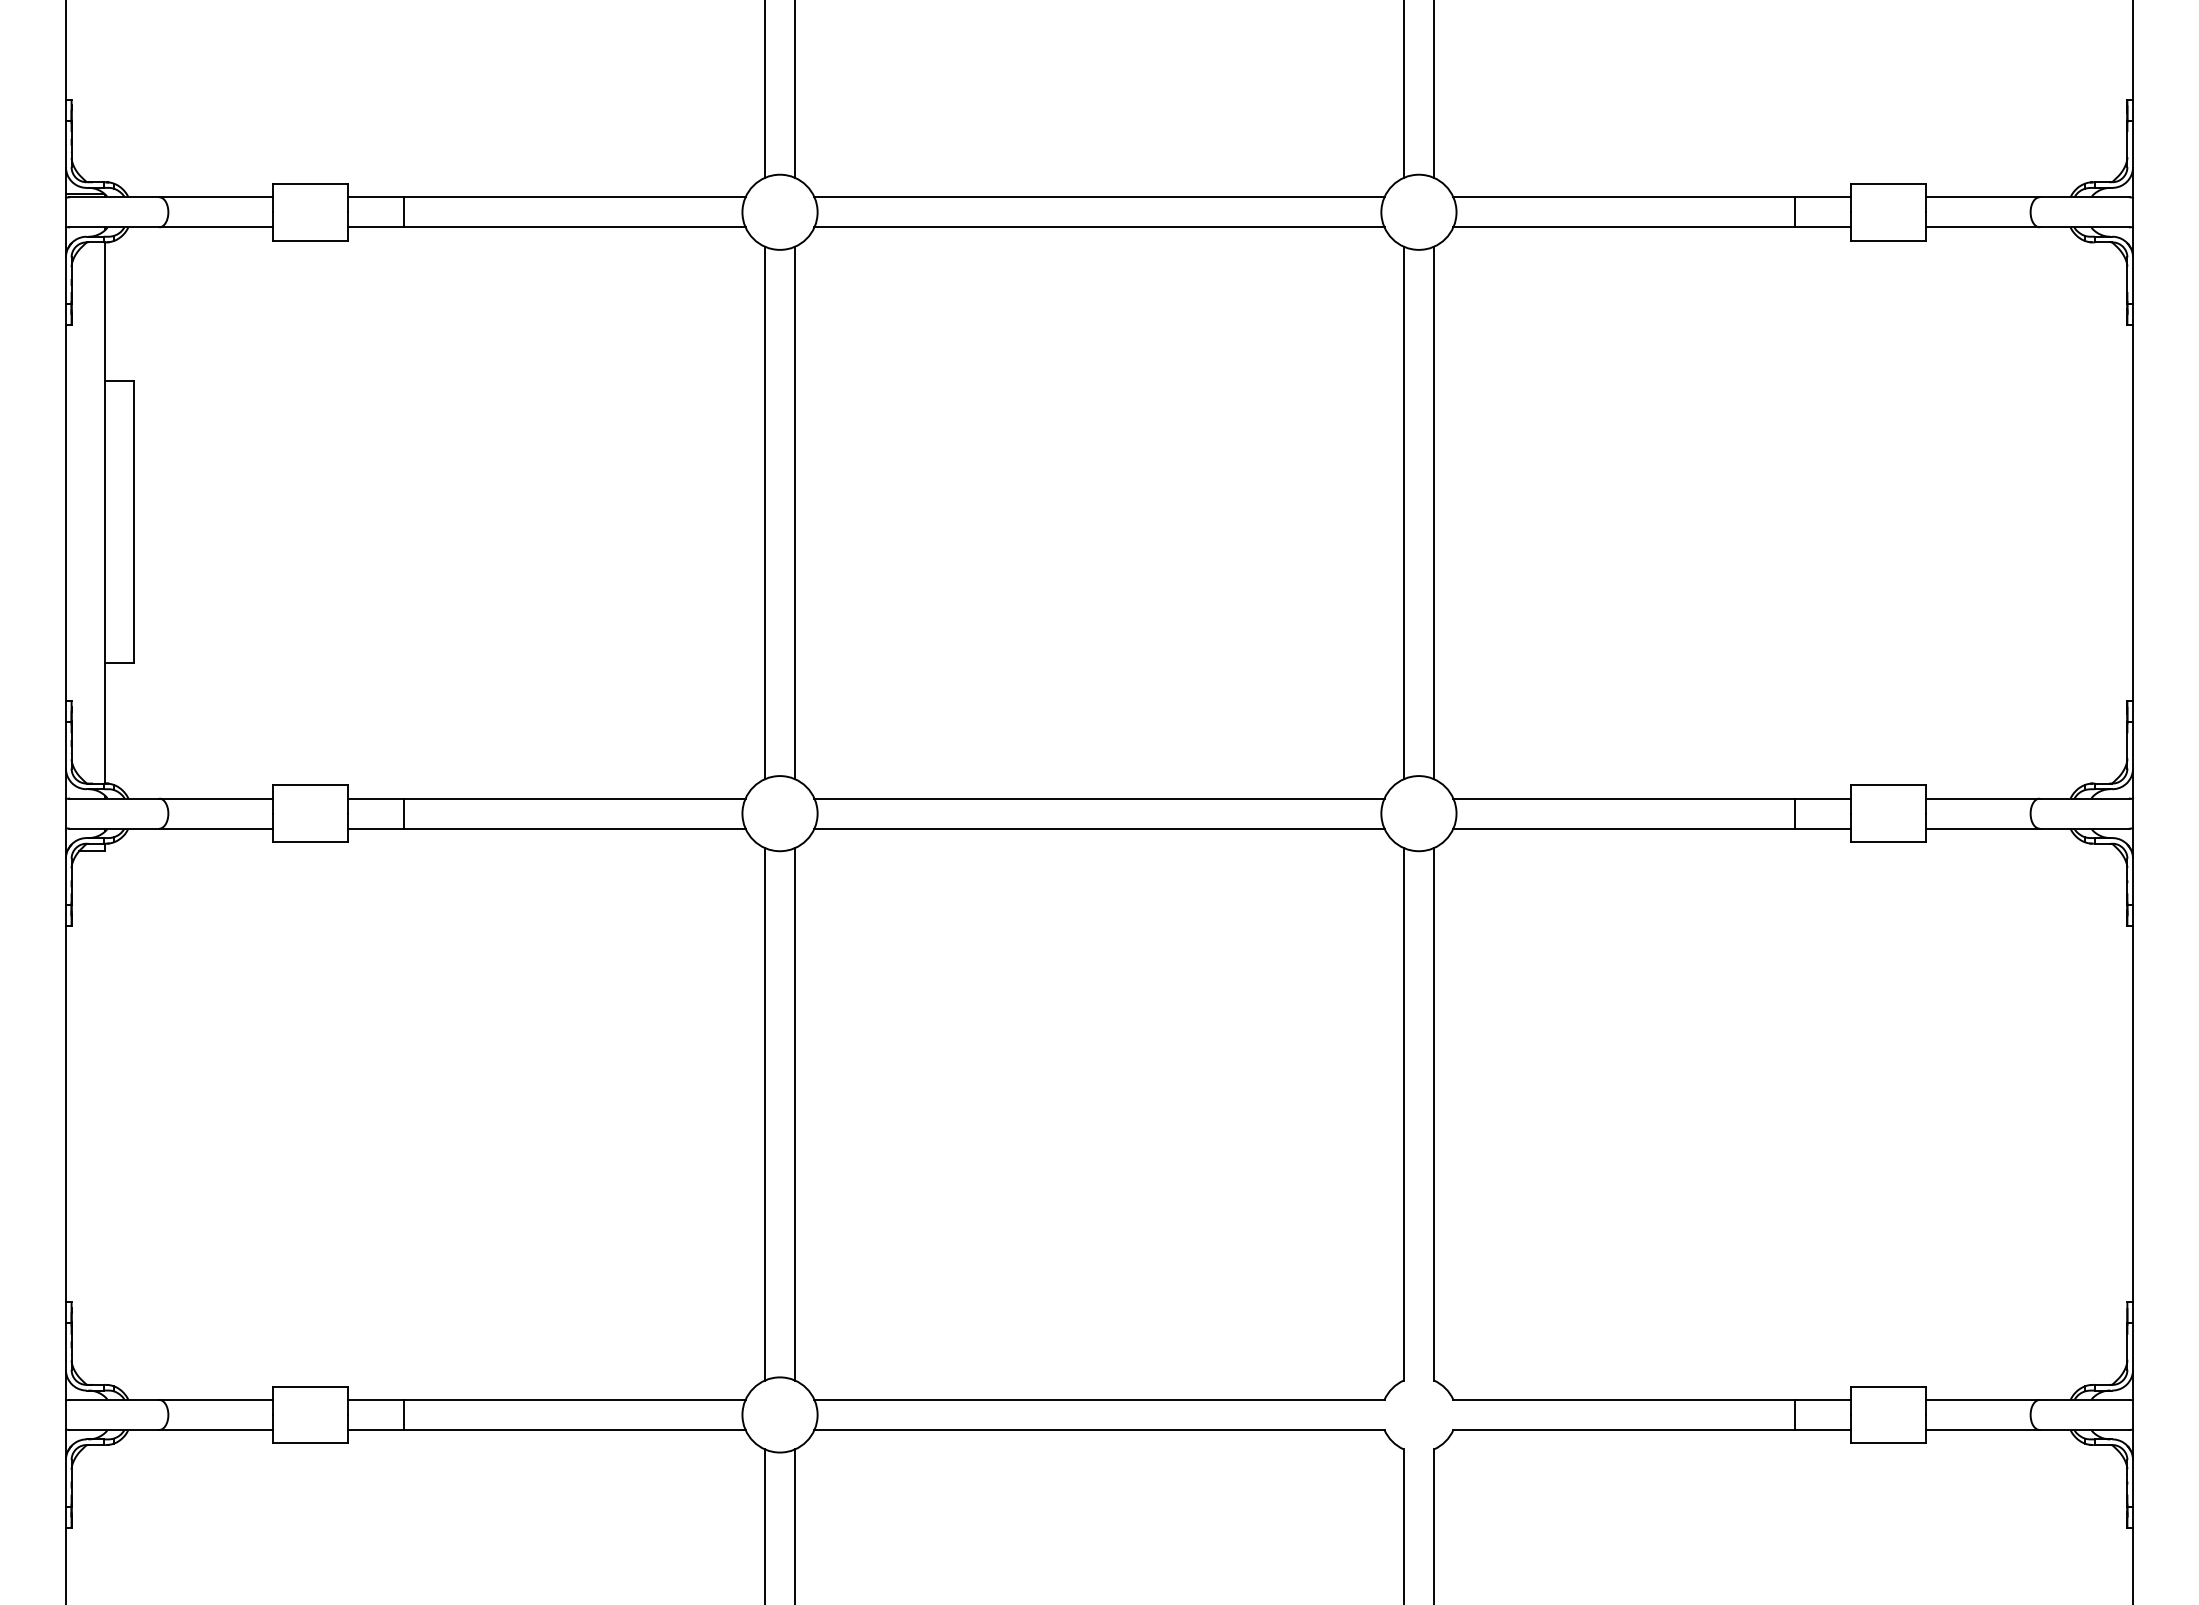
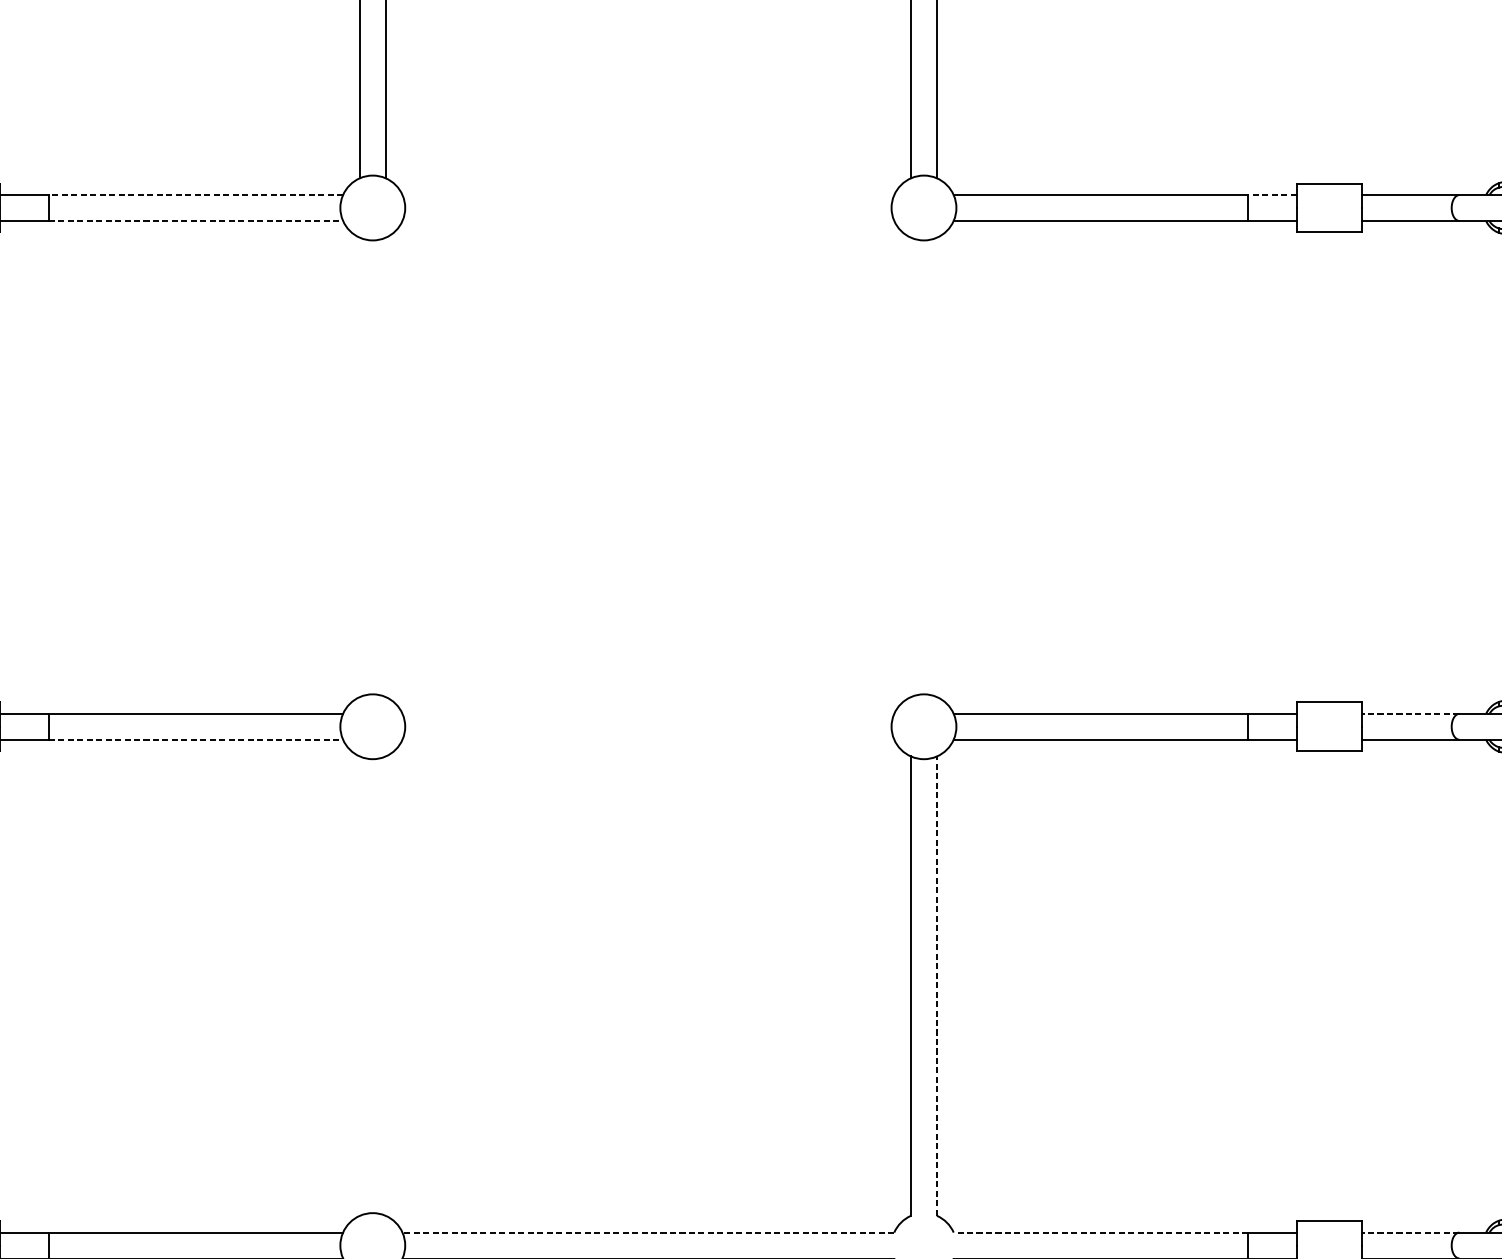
line: (574, 197) -> (195, 195), solid -> dashed
line: (1099, 197) -> (648, 195), removed
line: (1822, 197) -> (1272, 195), solid -> dashed
line: (574, 227) -> (195, 221), solid -> dashed
line: (1099, 227) -> (648, 221), removed
line: (765, 512) -> (360, 466), removed
line: (795, 512) -> (386, 466), removed
line: (1403, 512) -> (910, 466), removed
line: (1433, 512) -> (936, 466), removed
line: (1099, 798) -> (648, 713), removed
line: (1982, 798) -> (1410, 713), solid -> dashed
line: (574, 828) -> (195, 739), solid -> dashed
line: (1099, 828) -> (648, 739), removed
line: (1433, 1113) -> (936, 985), solid -> dashed
line: (765, 1114) -> (360, 986), removed
line: (795, 1114) -> (386, 986), removed
line: (1098, 1399) -> (647, 1232), solid -> dashed
line: (1624, 1399) -> (1101, 1232), solid -> dashed
line: (1982, 1399) -> (1410, 1232), solid -> dashed

